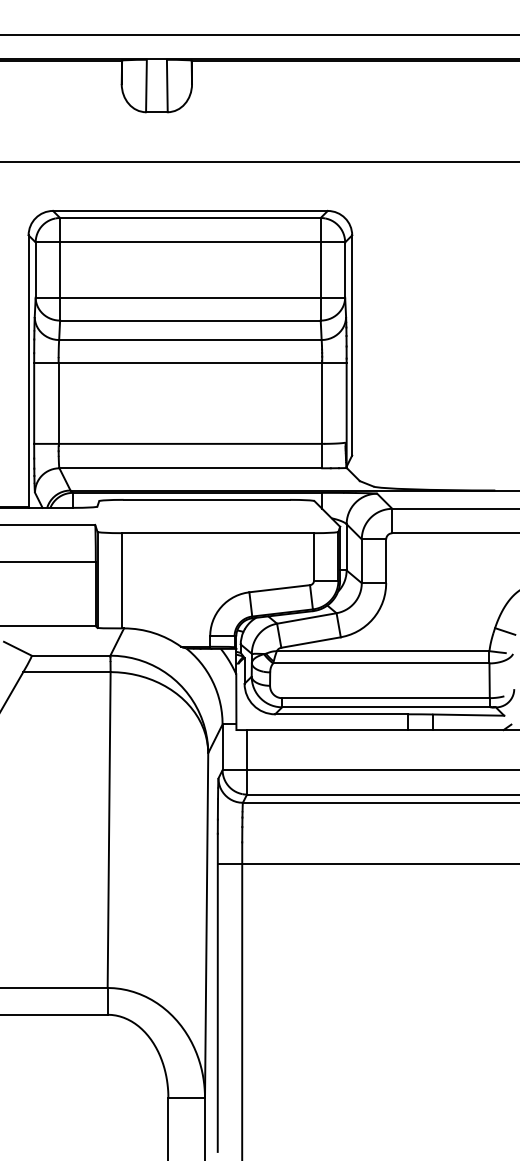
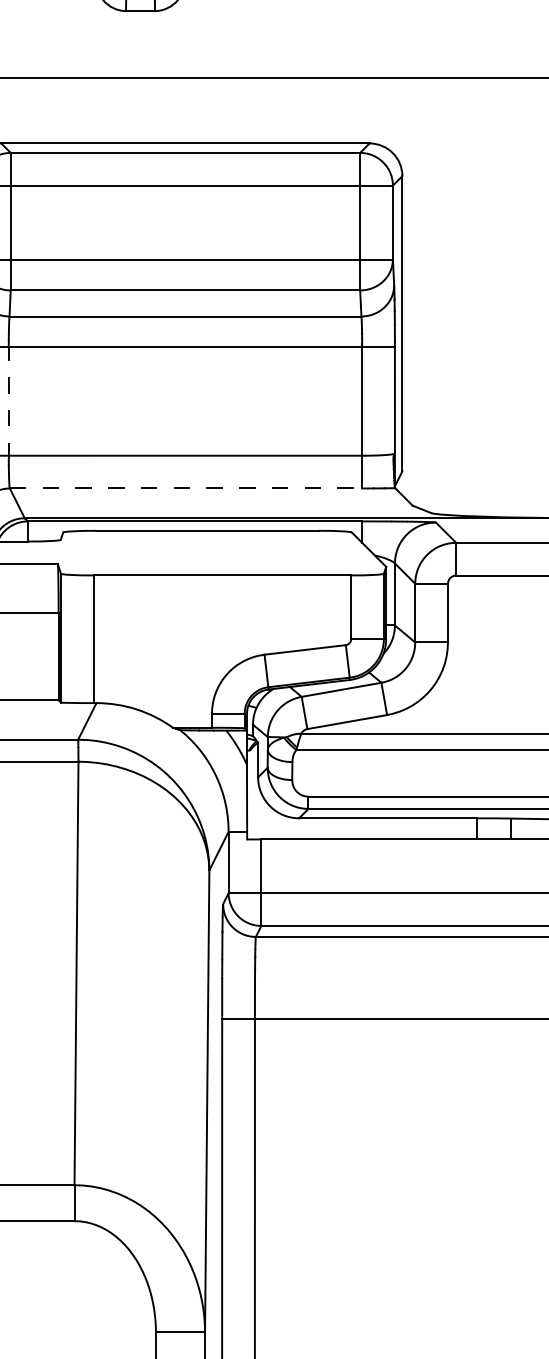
line: (58, 404) -> (8, 402), solid -> dashed
line: (191, 468) -> (186, 488), solid -> dashed

